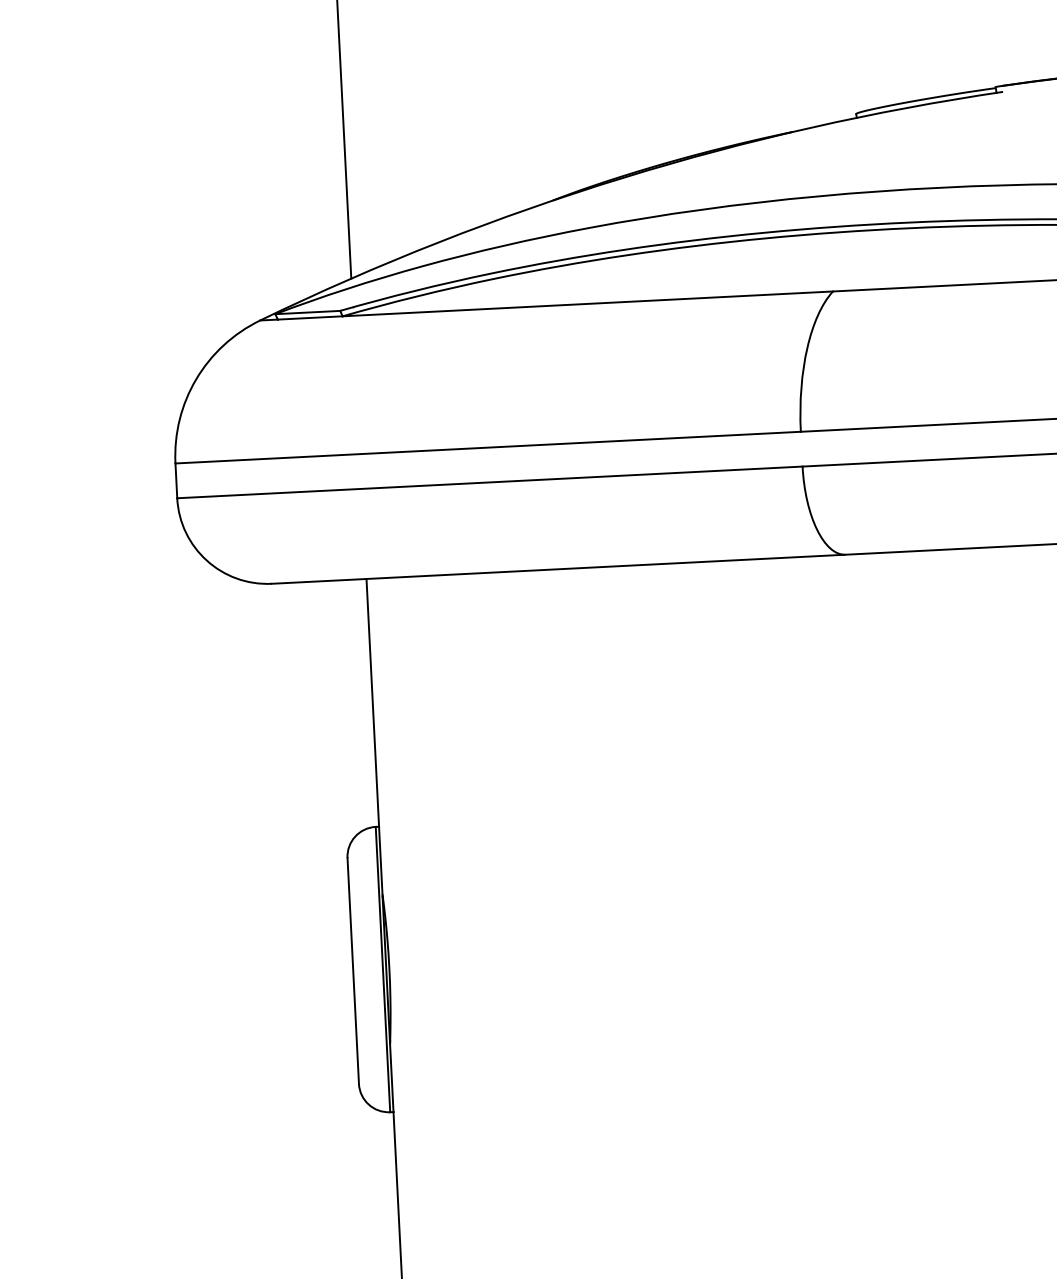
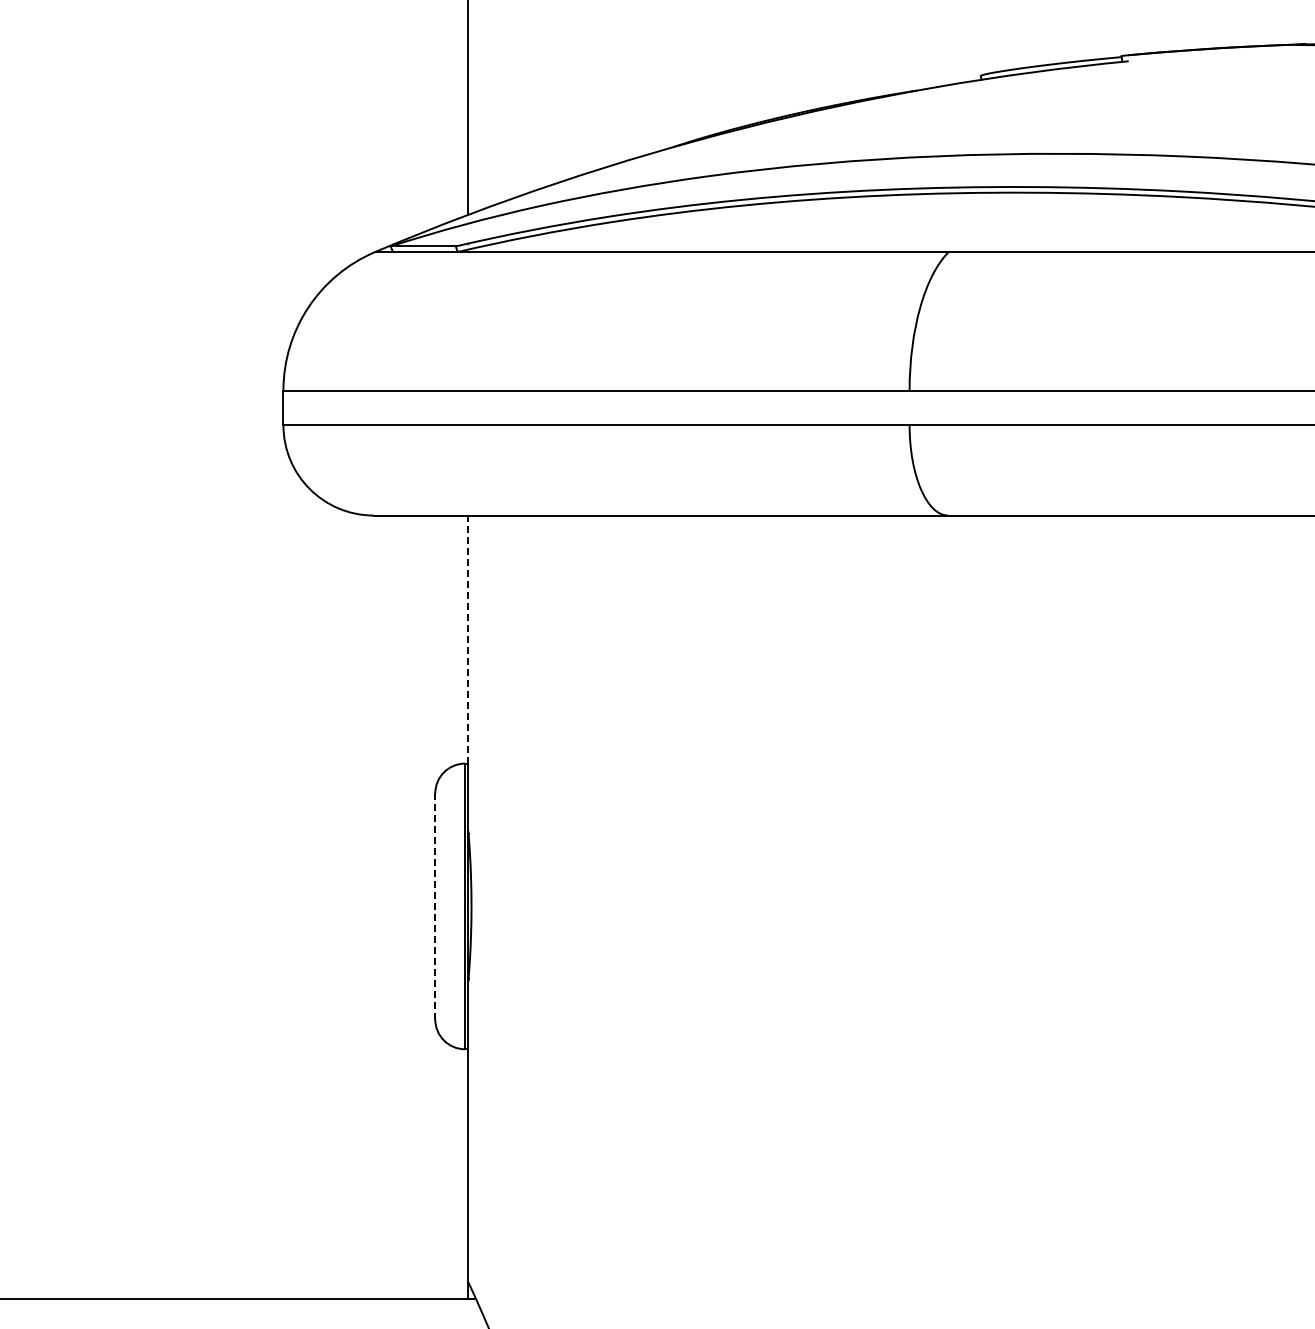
line: (372, 702) -> (468, 639), solid -> dashed
line: (353, 970) -> (435, 905), solid -> dashed

